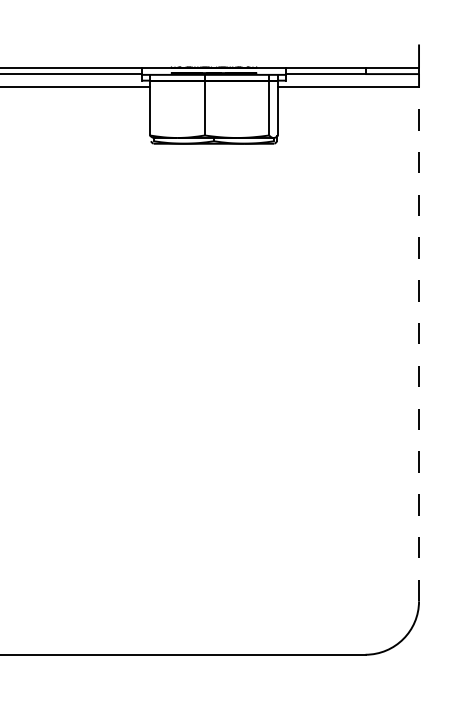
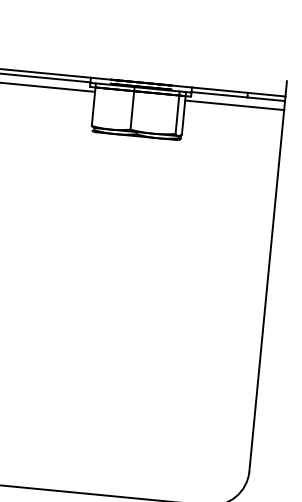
line: (419, 343) -> (267, 290), dashed -> solid

